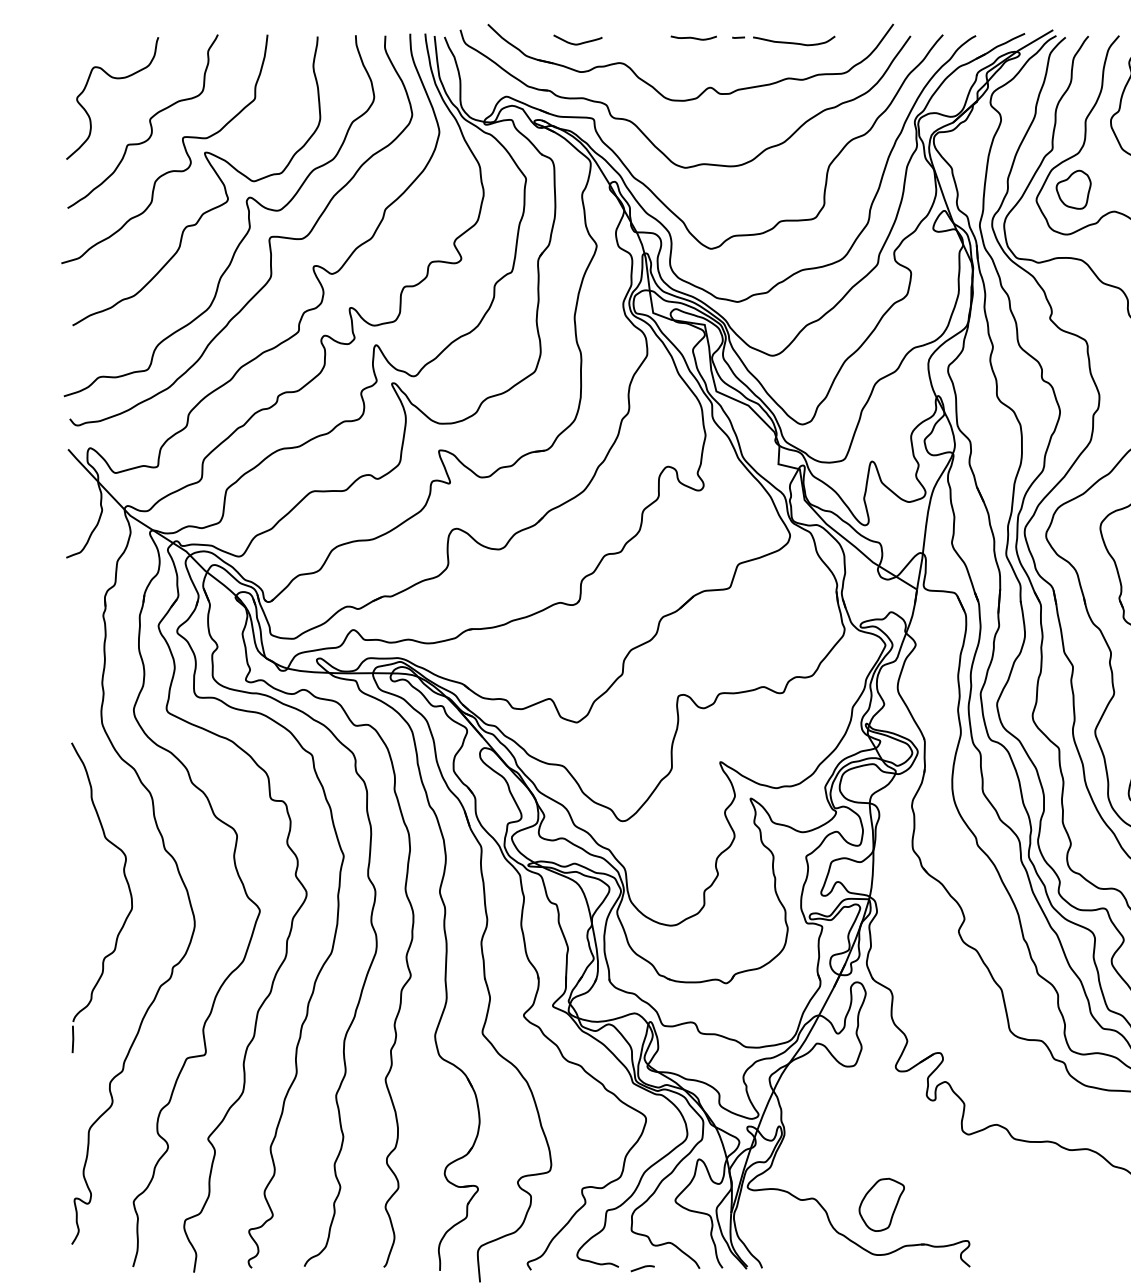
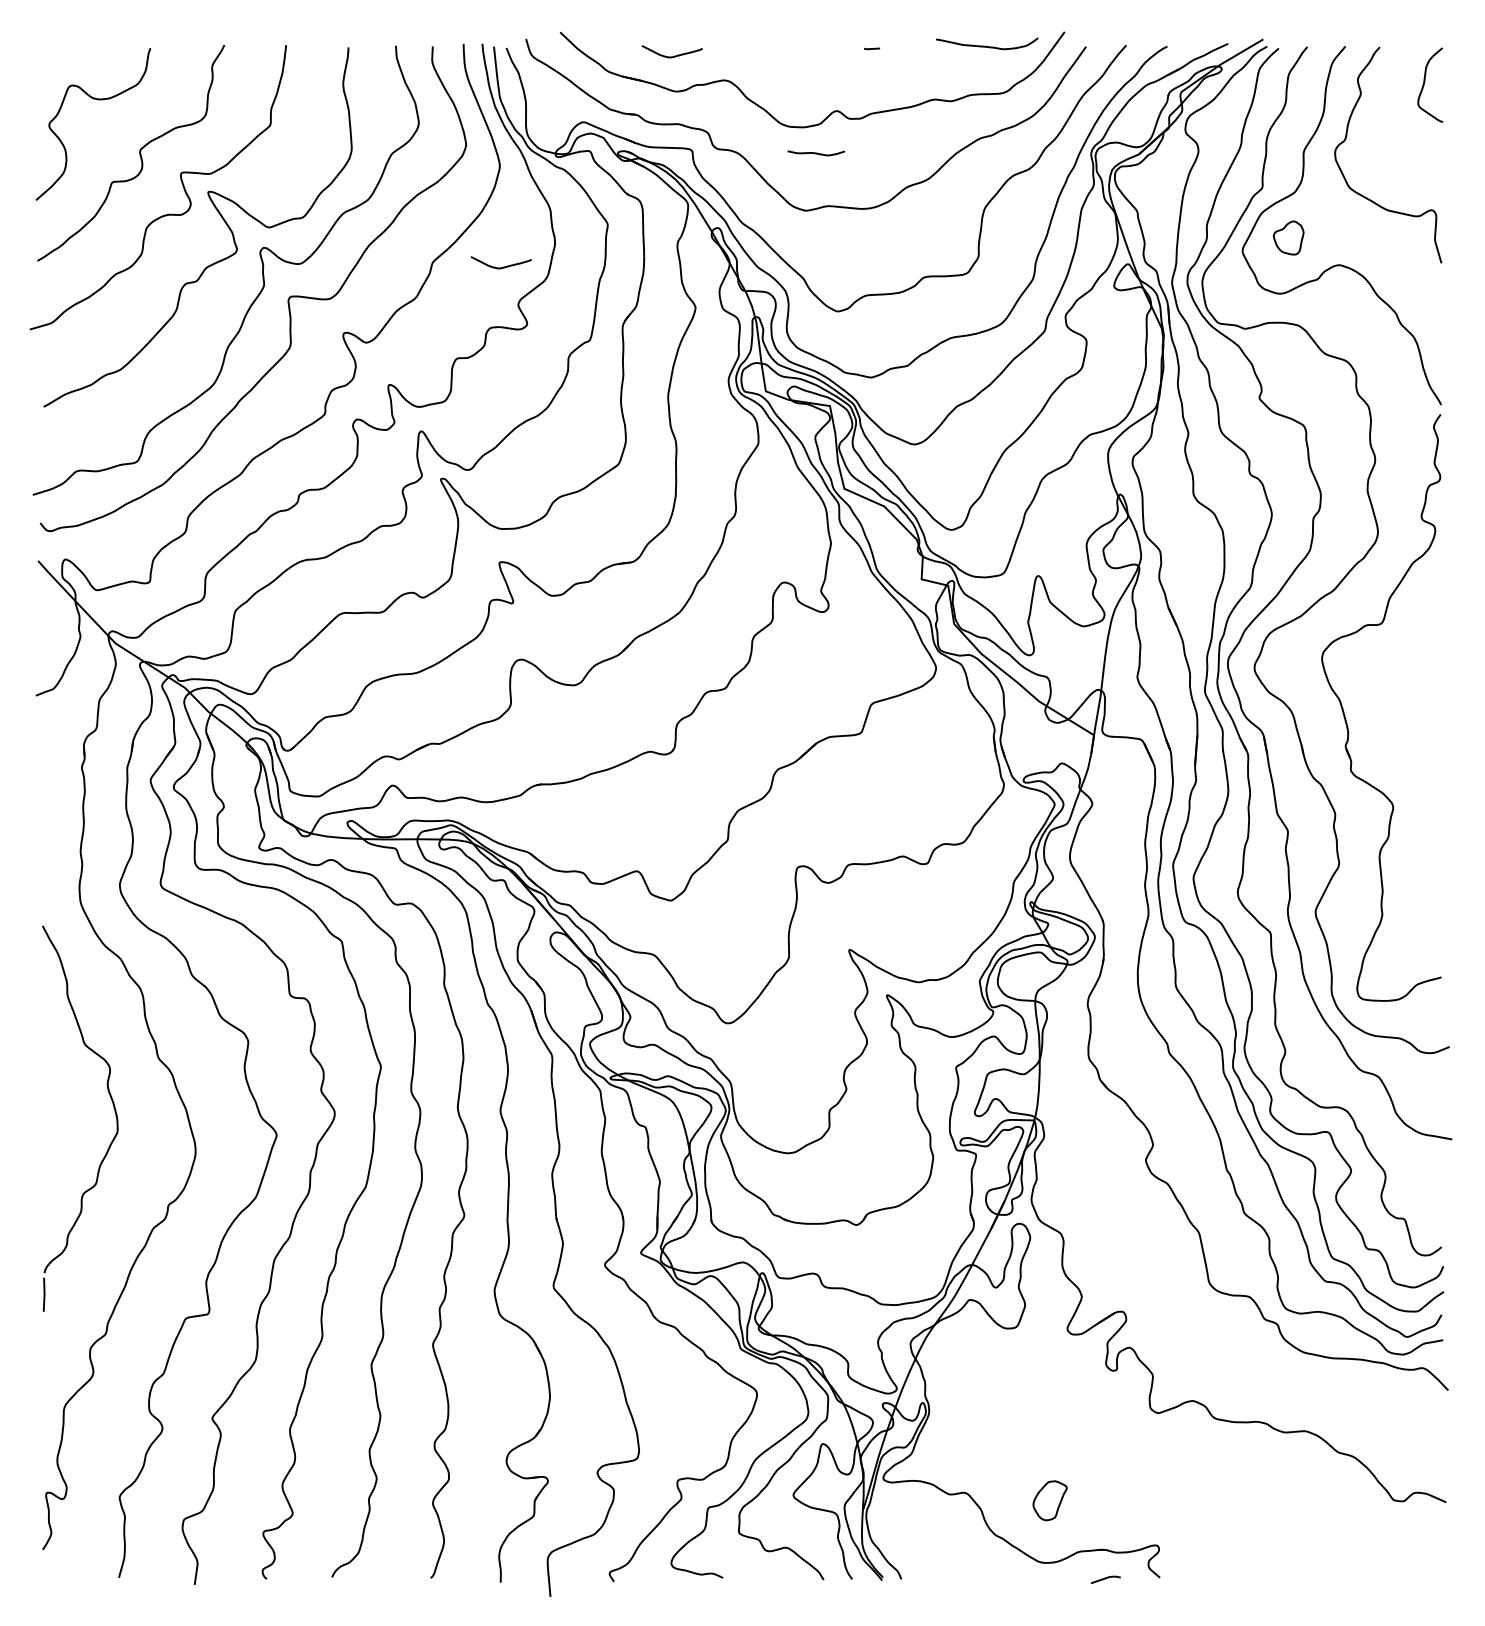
curve: (693, 38) -> (816, 153), moved
curve: (792, 42) -> (985, 45), moved
part: (1073, 189) -> (1288, 237), size x0.7
curve: (442, 212) -> (503, 266), added
part: (881, 1204) -> (1049, 1500), size x0.6
curve: (642, 1268) -> (1105, 1579), moved

